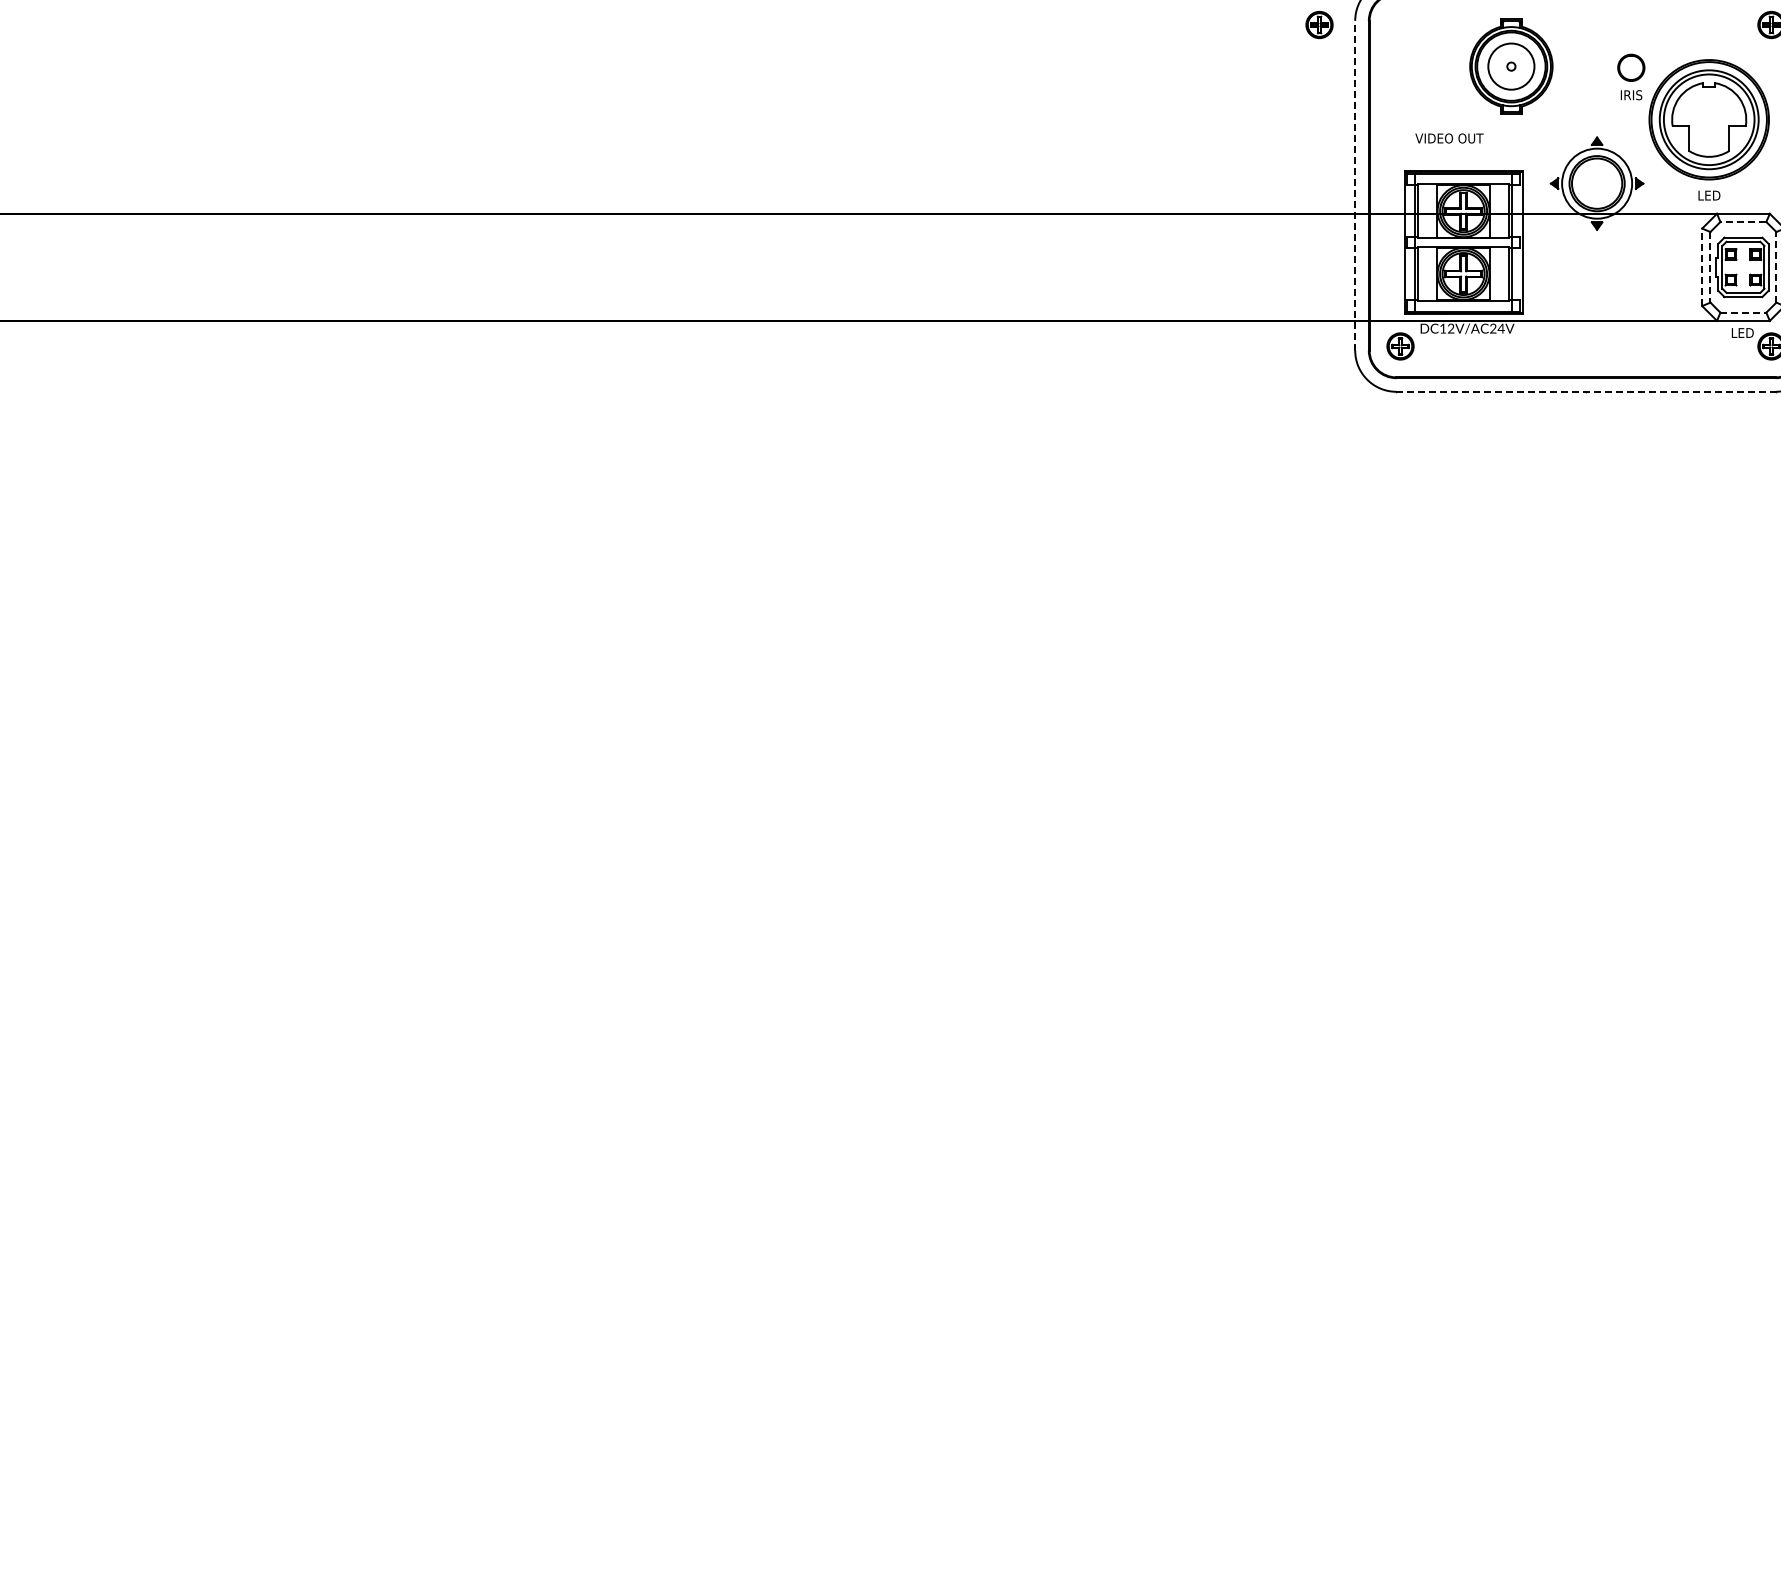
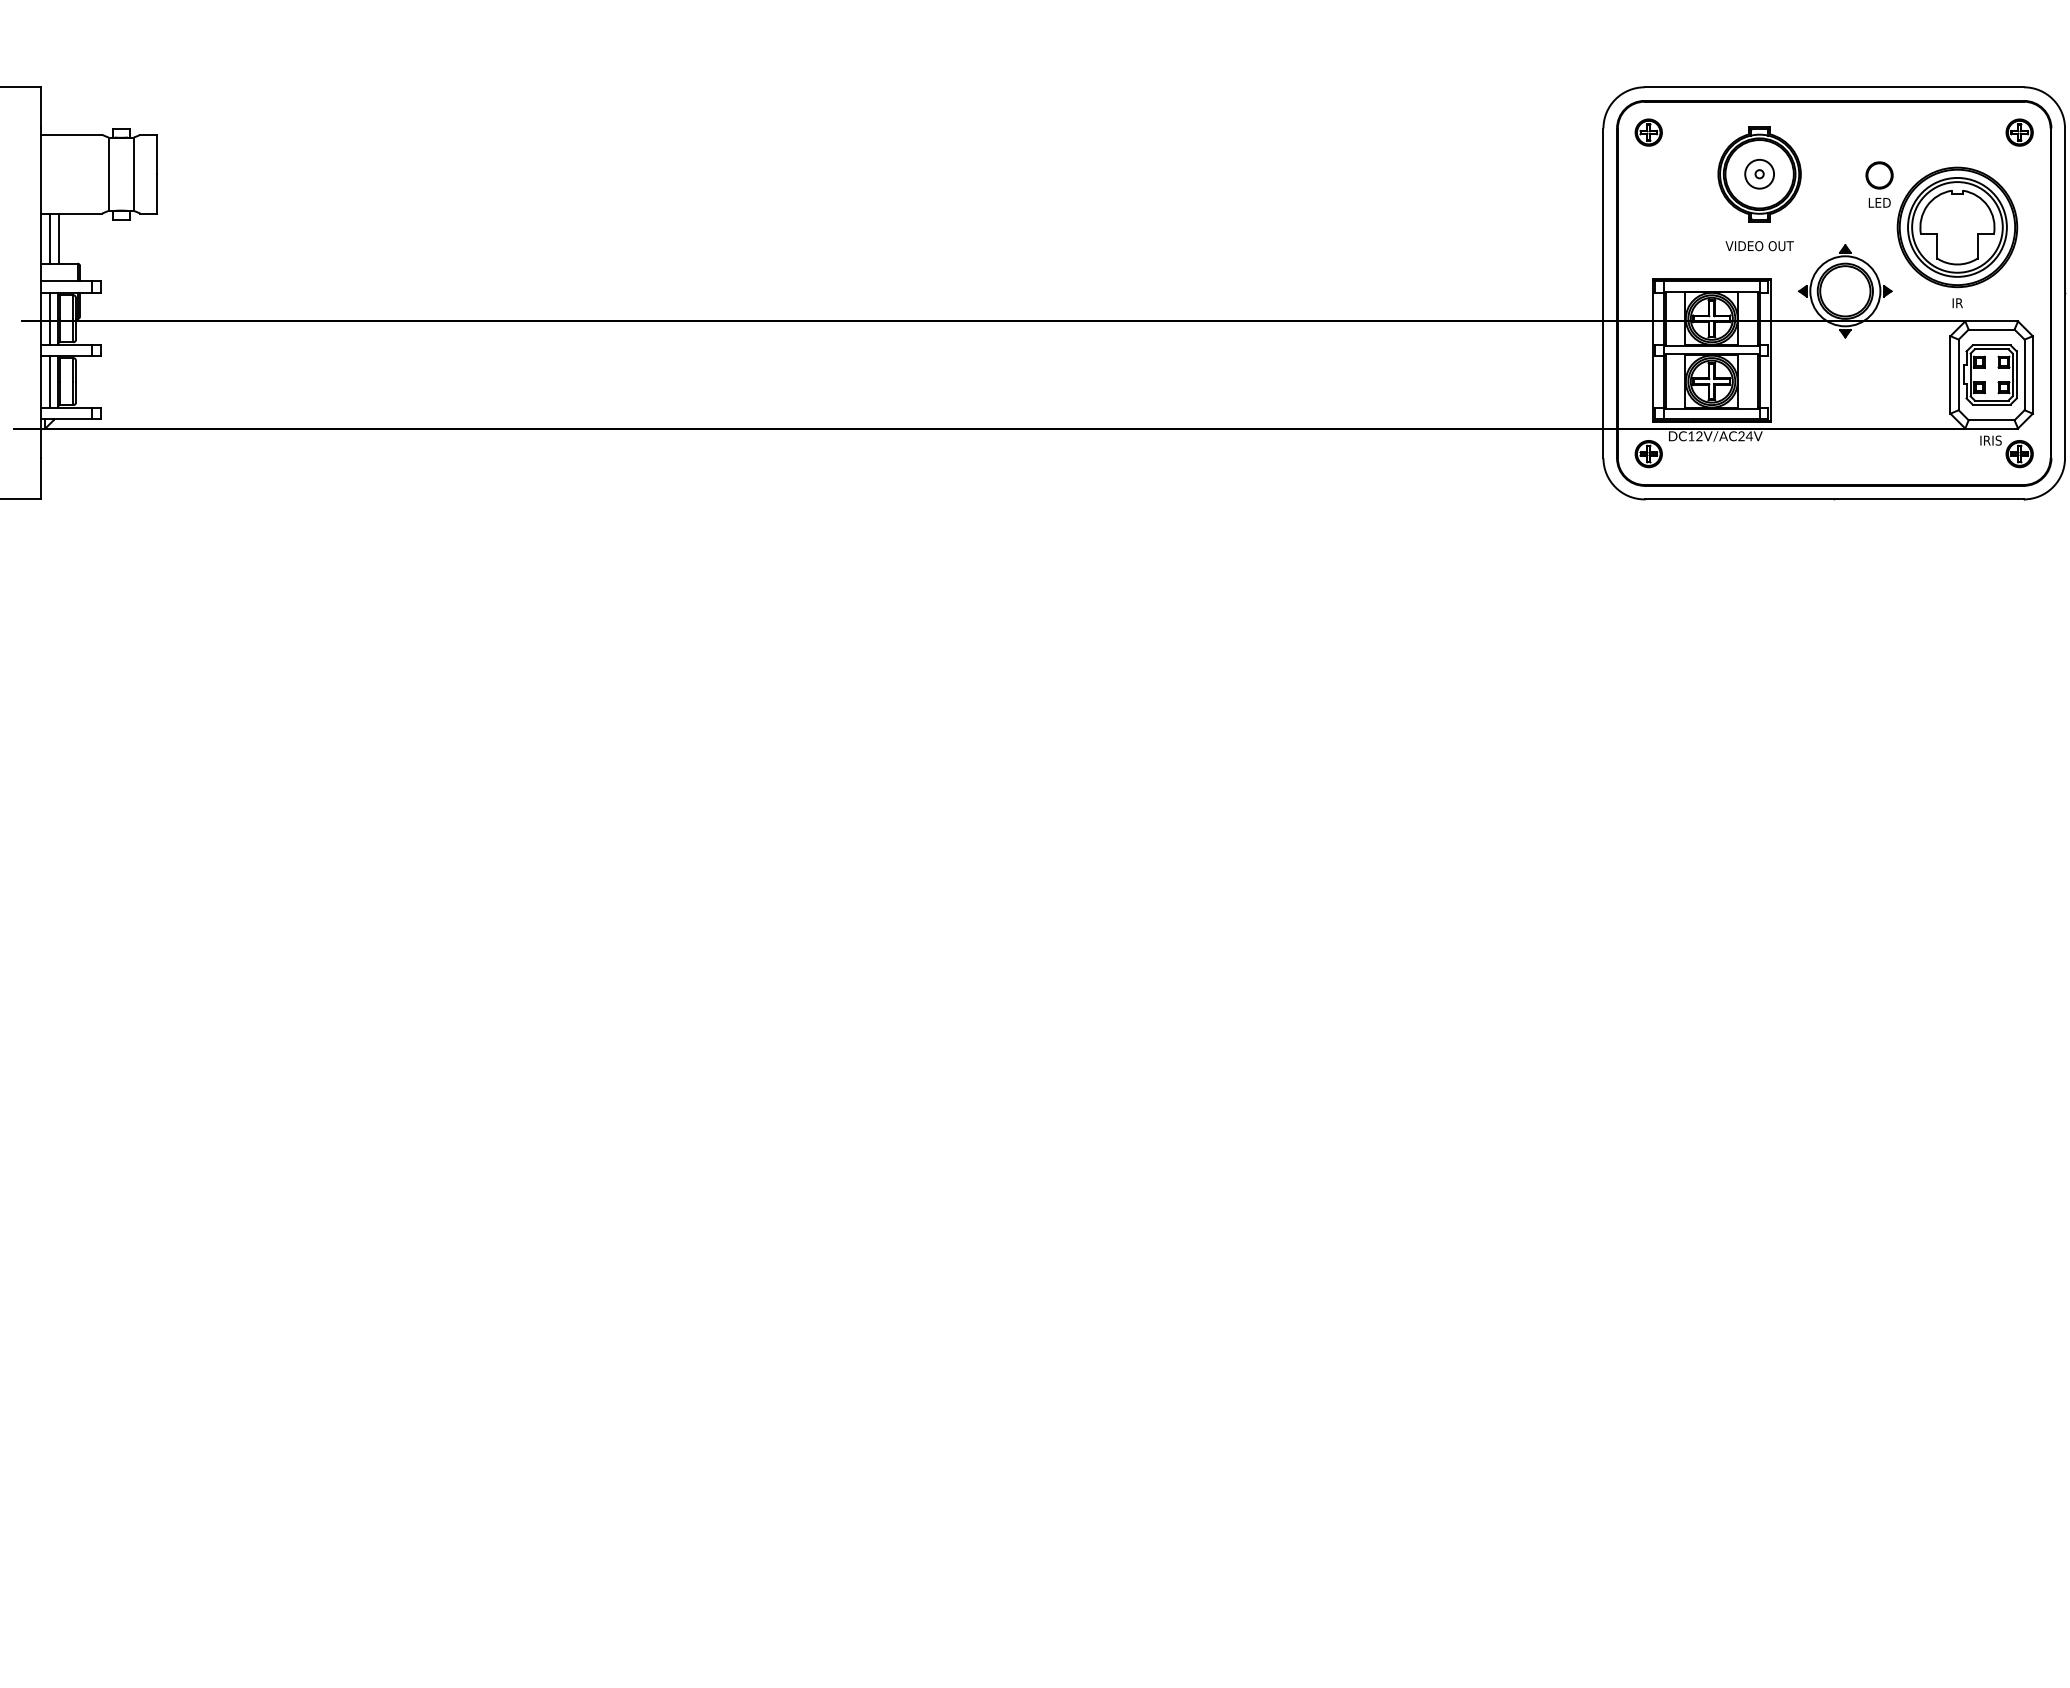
part: (1319, 24) -> (1648, 132), moved
circle: (1511, 65) -> (1759, 173), size x0.62
text: (1631, 94) -> (1879, 202), IRIS -> LED
text: (1449, 138) -> (1759, 246), moved
line: (1355, 185) -> (1603, 293), dashed -> solid
text: (1709, 195) -> (1957, 303), LED -> IR
line: (1743, 221) -> (1991, 329), dashed -> solid
line: (1702, 266) -> (1950, 374), dashed -> solid
line: (1776, 266) -> (2024, 374), dashed -> solid
line: (1710, 267) -> (1958, 375), dashed -> solid
line: (1743, 312) -> (1991, 420), dashed -> solid
text: (1742, 332) -> (1990, 440), LED -> IRIS
line: (1586, 391) -> (1834, 499), dashed -> solid

